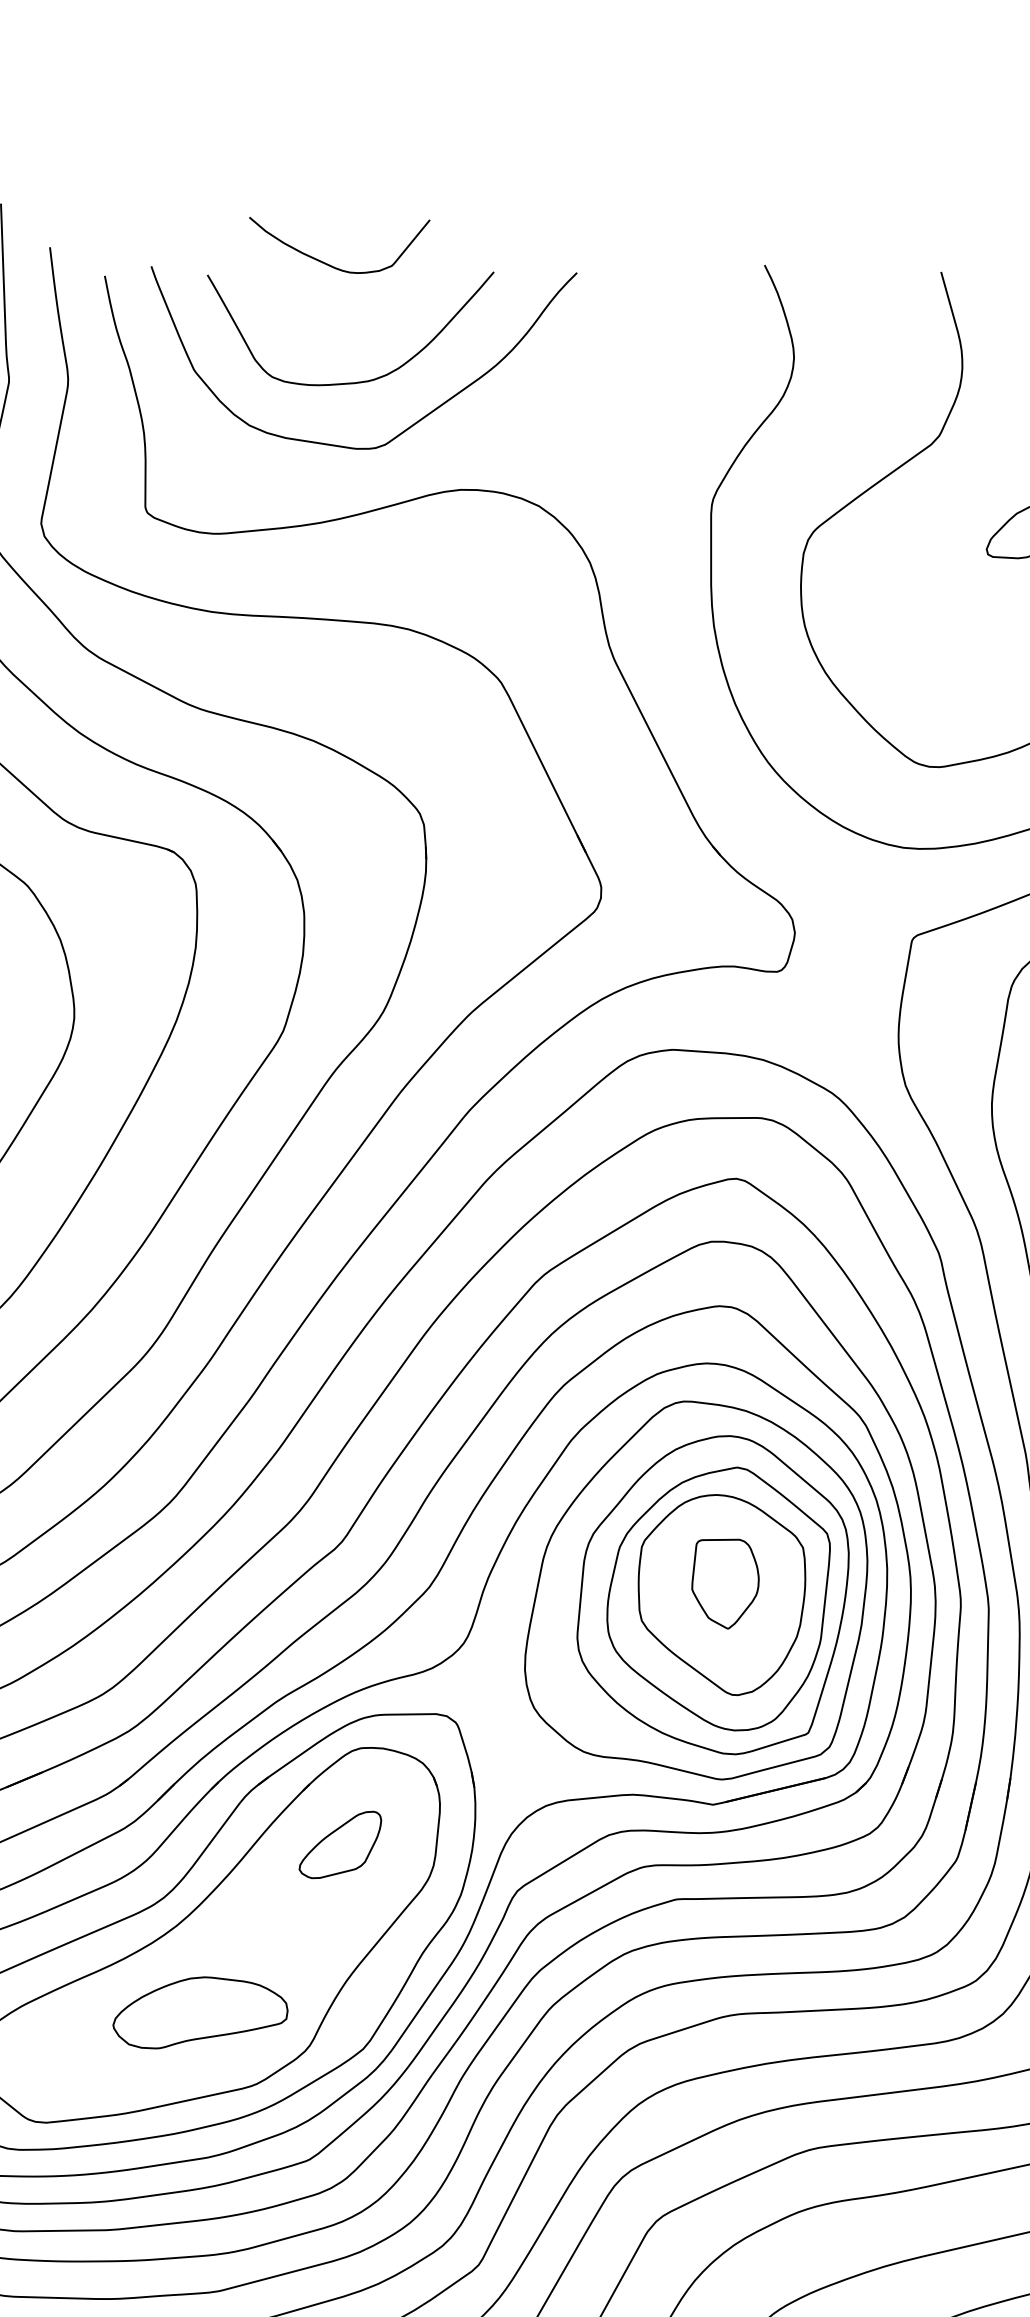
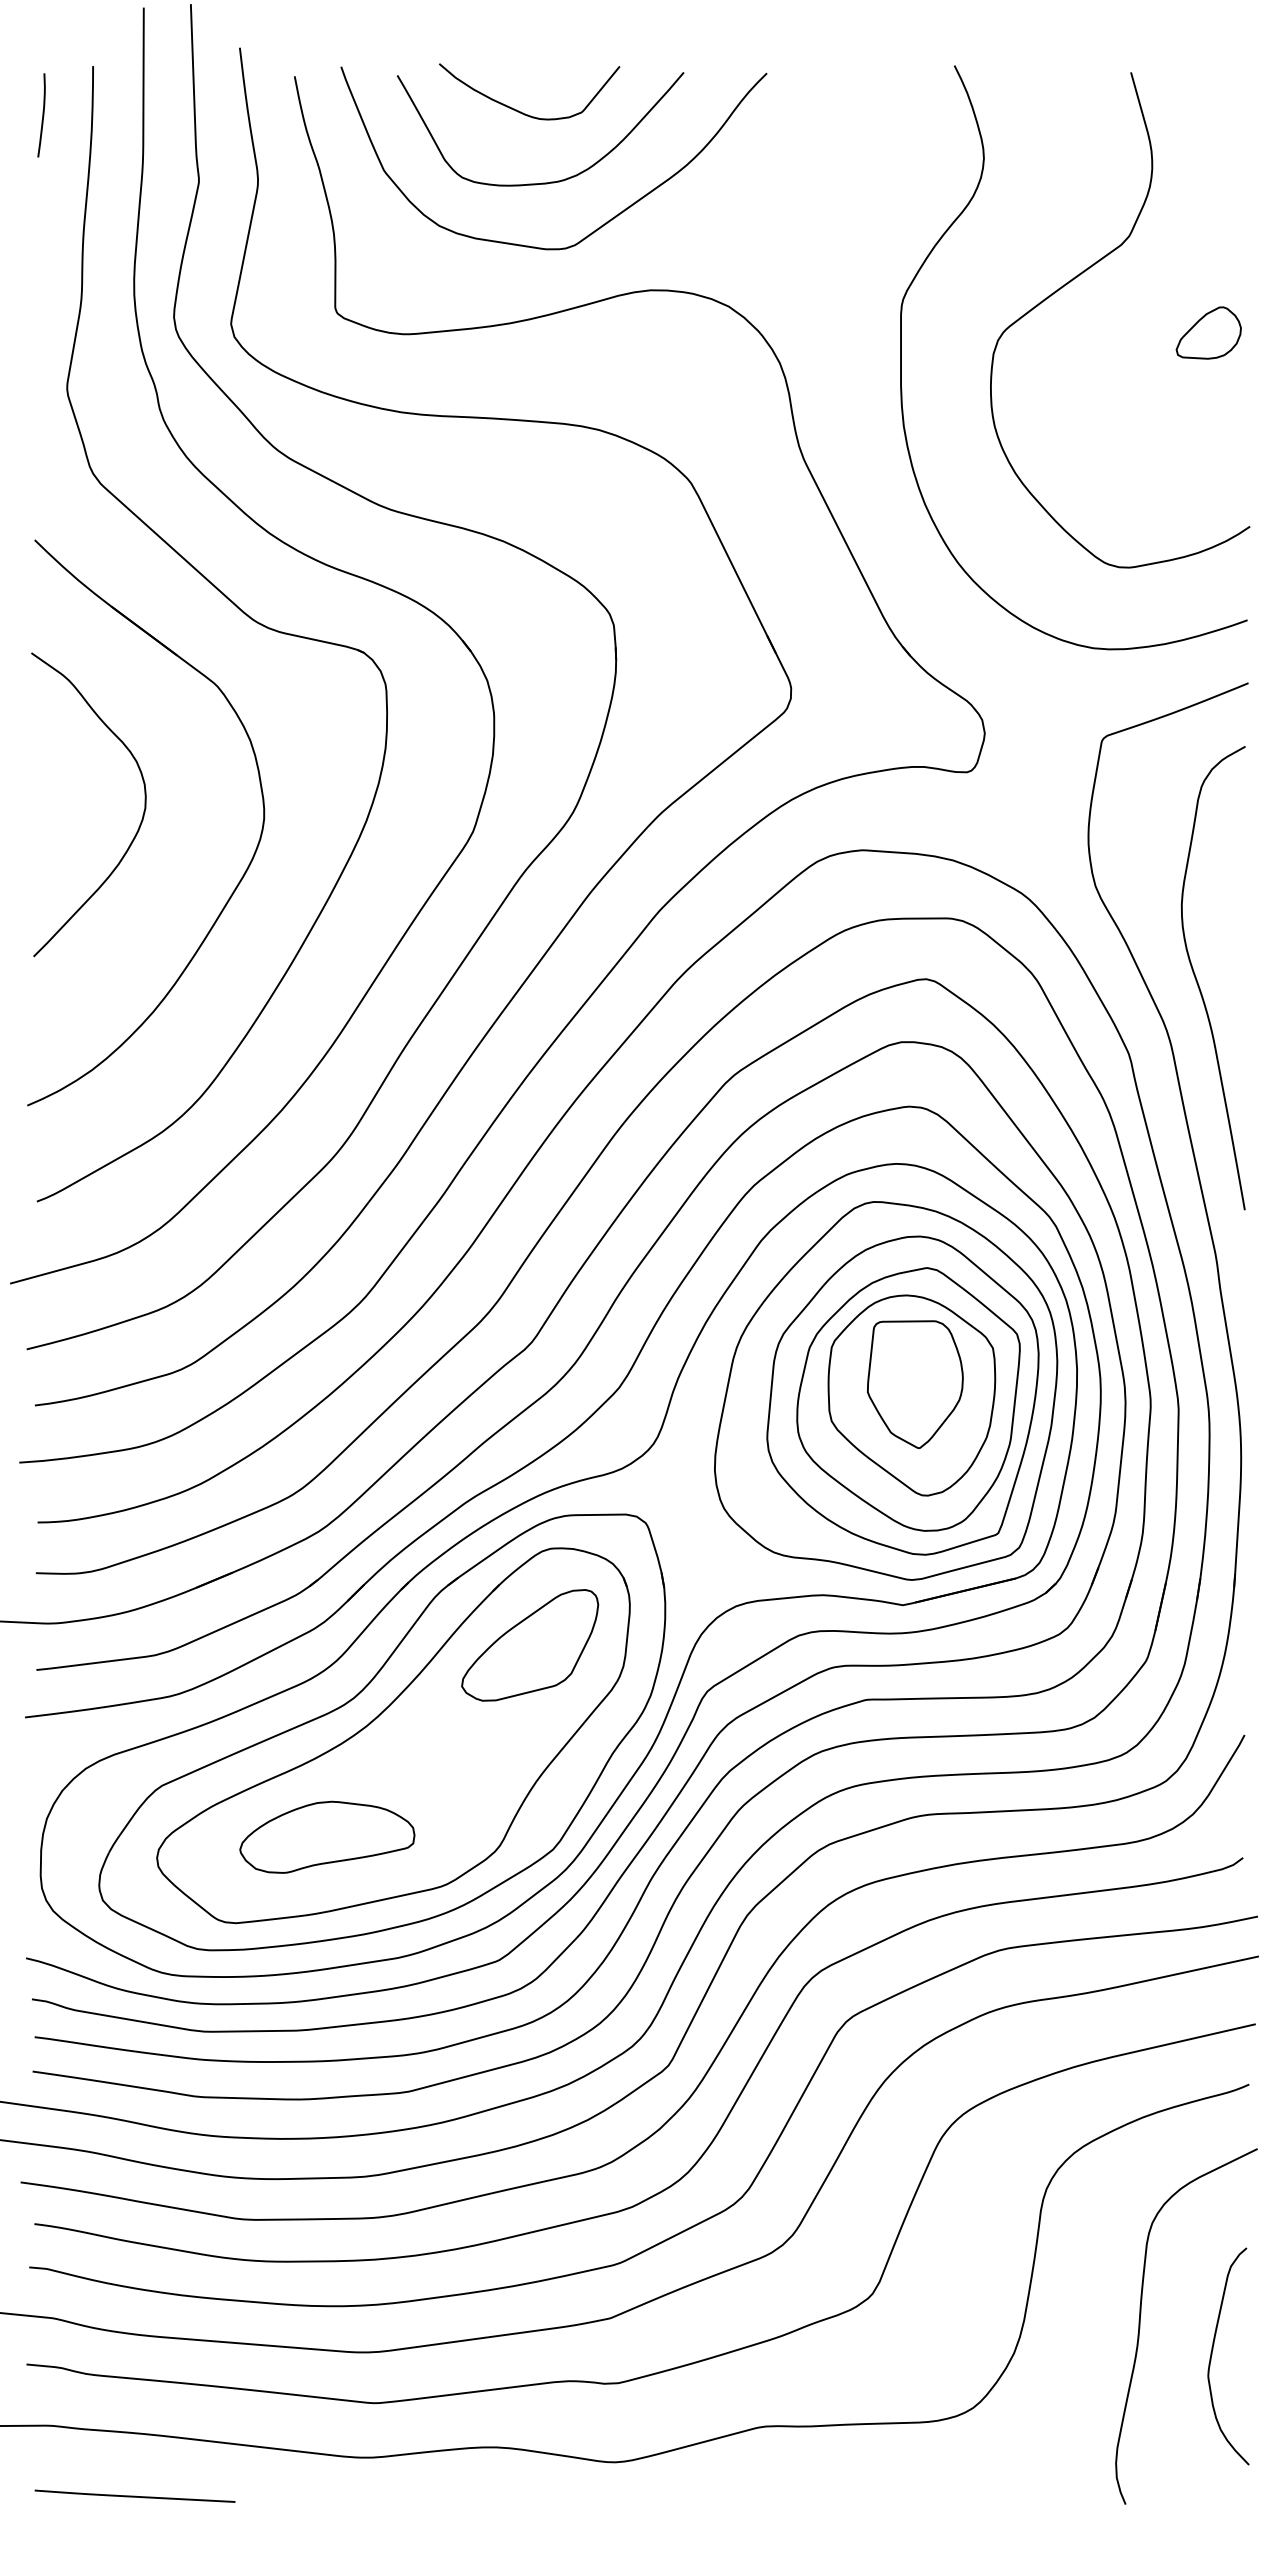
curve: (331, 265) -> (521, 111), moved
part: (725, 1584) -> (915, 1384), size x1.43
part: (340, 1845) -> (530, 1645), size x1.67
part: (200, 2012) -> (327, 1836), moved

